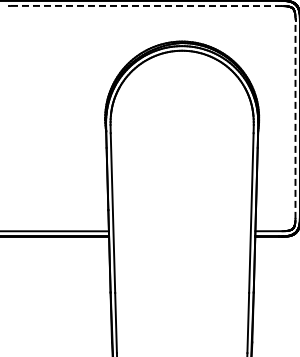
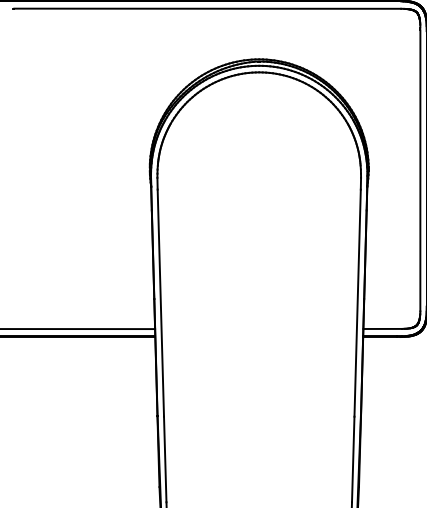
line: (145, 5) -> (207, 8), dashed -> solid
line: (295, 120) -> (420, 171), dashed -> solid

